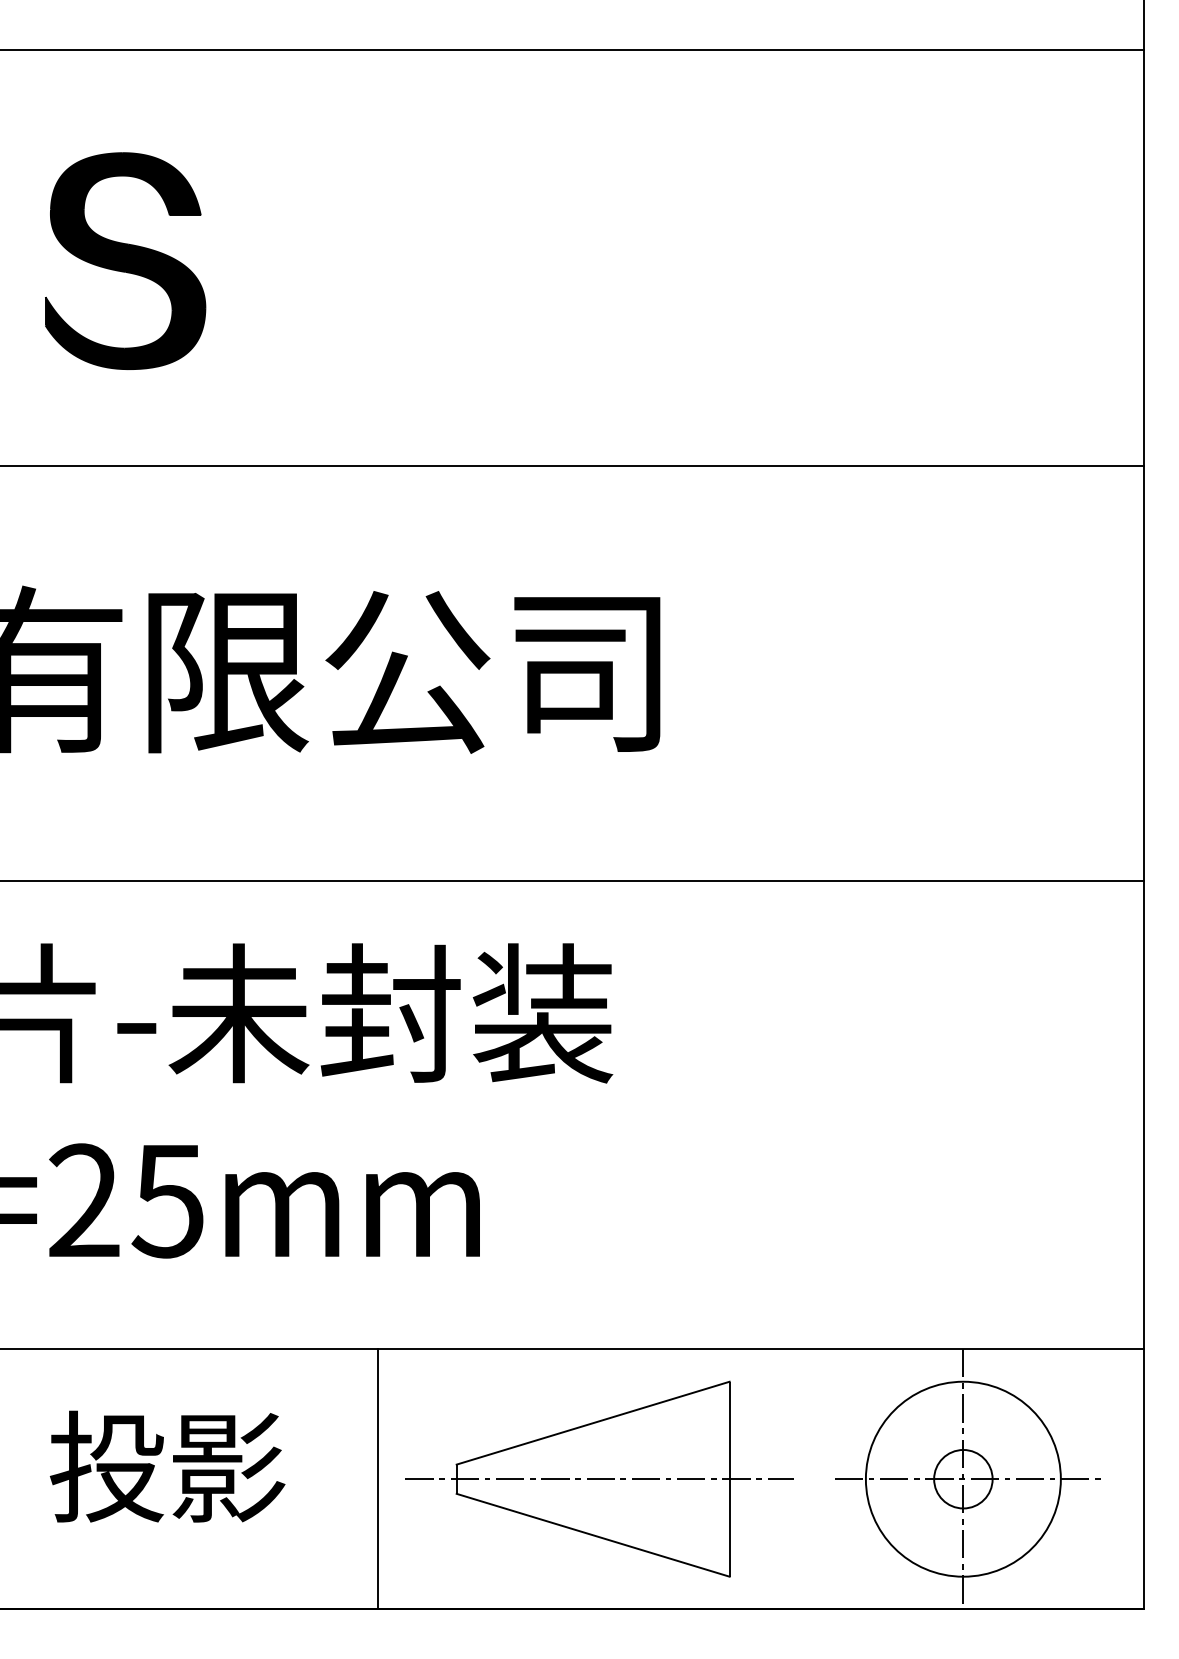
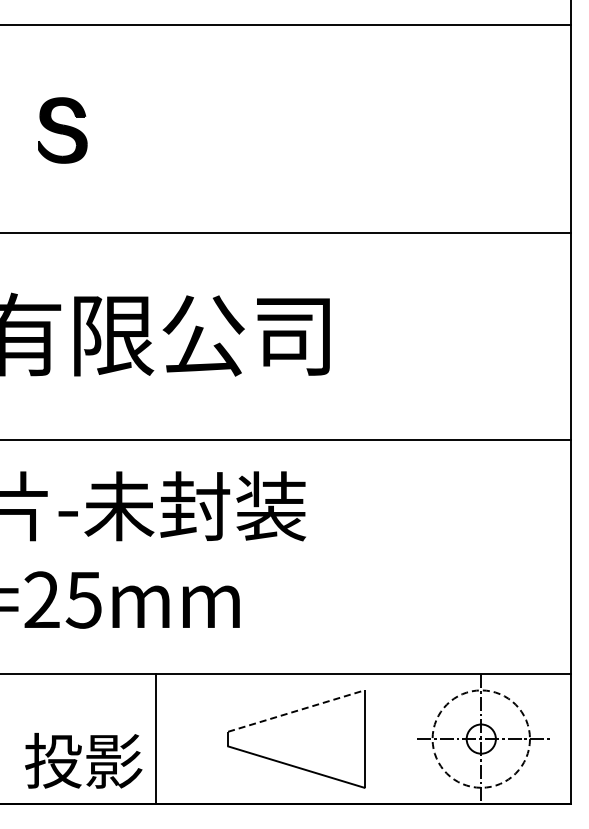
part: (125, 261) -> (62, 130), size x0.6
line: (593, 1421) -> (296, 710), solid -> dashed
text: (167, 1466) -> (83, 760), moved
circle: (963, 1478) -> (481, 738), solid -> dashed
line: (377, 1480) -> (155, 739), moved
line: (599, 1480) -> (299, 739), removed

